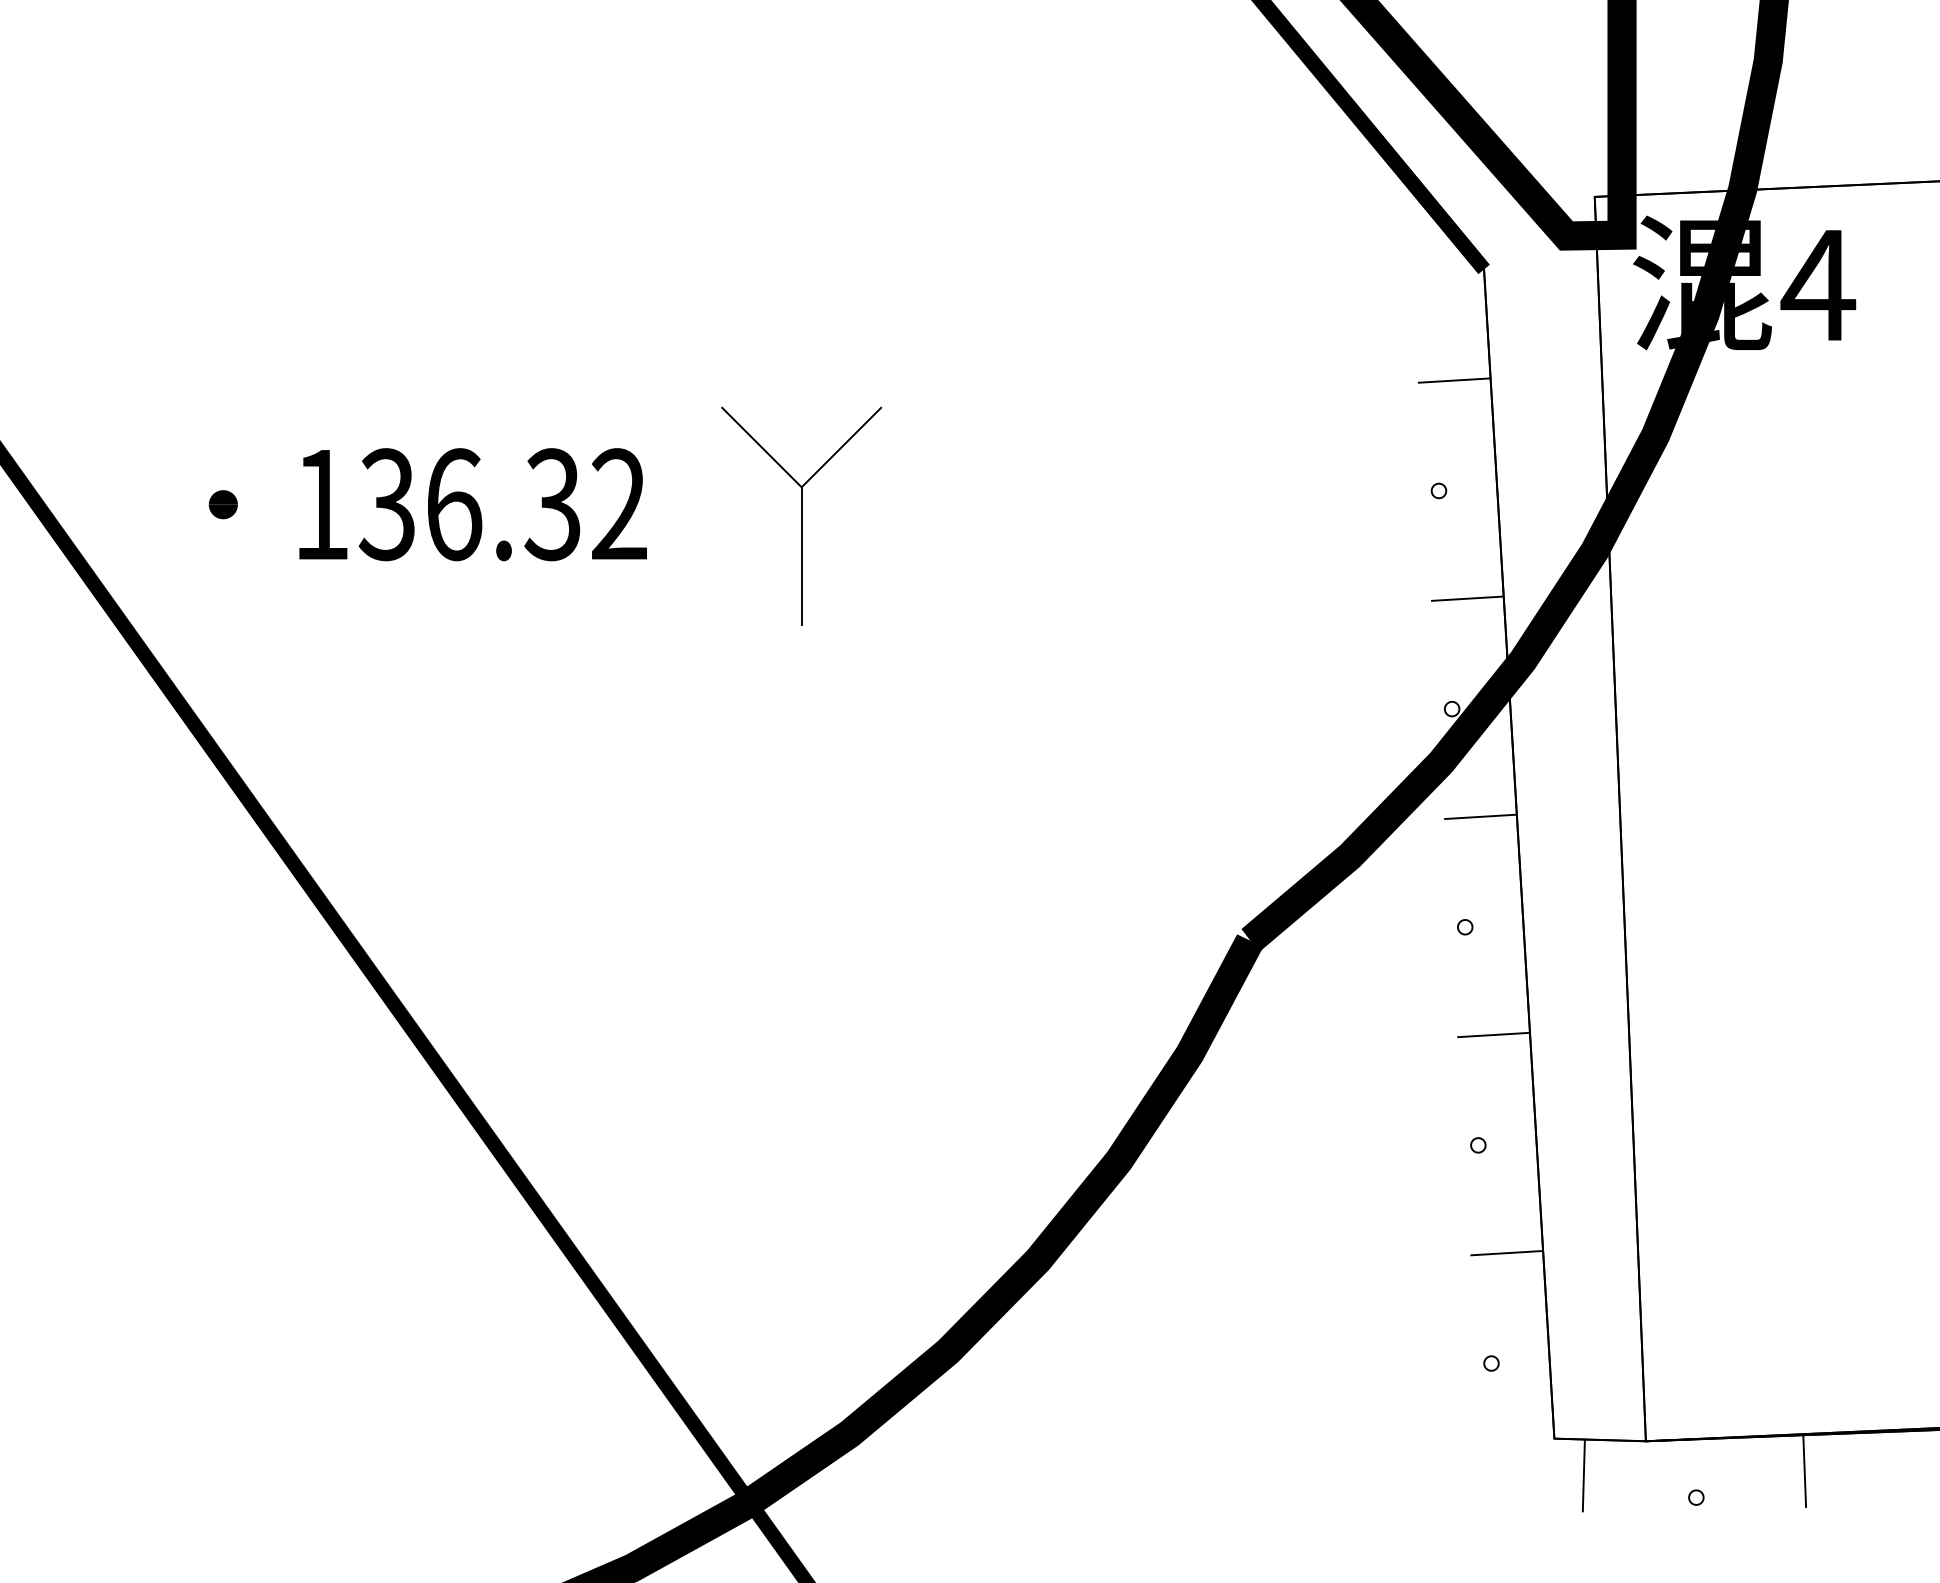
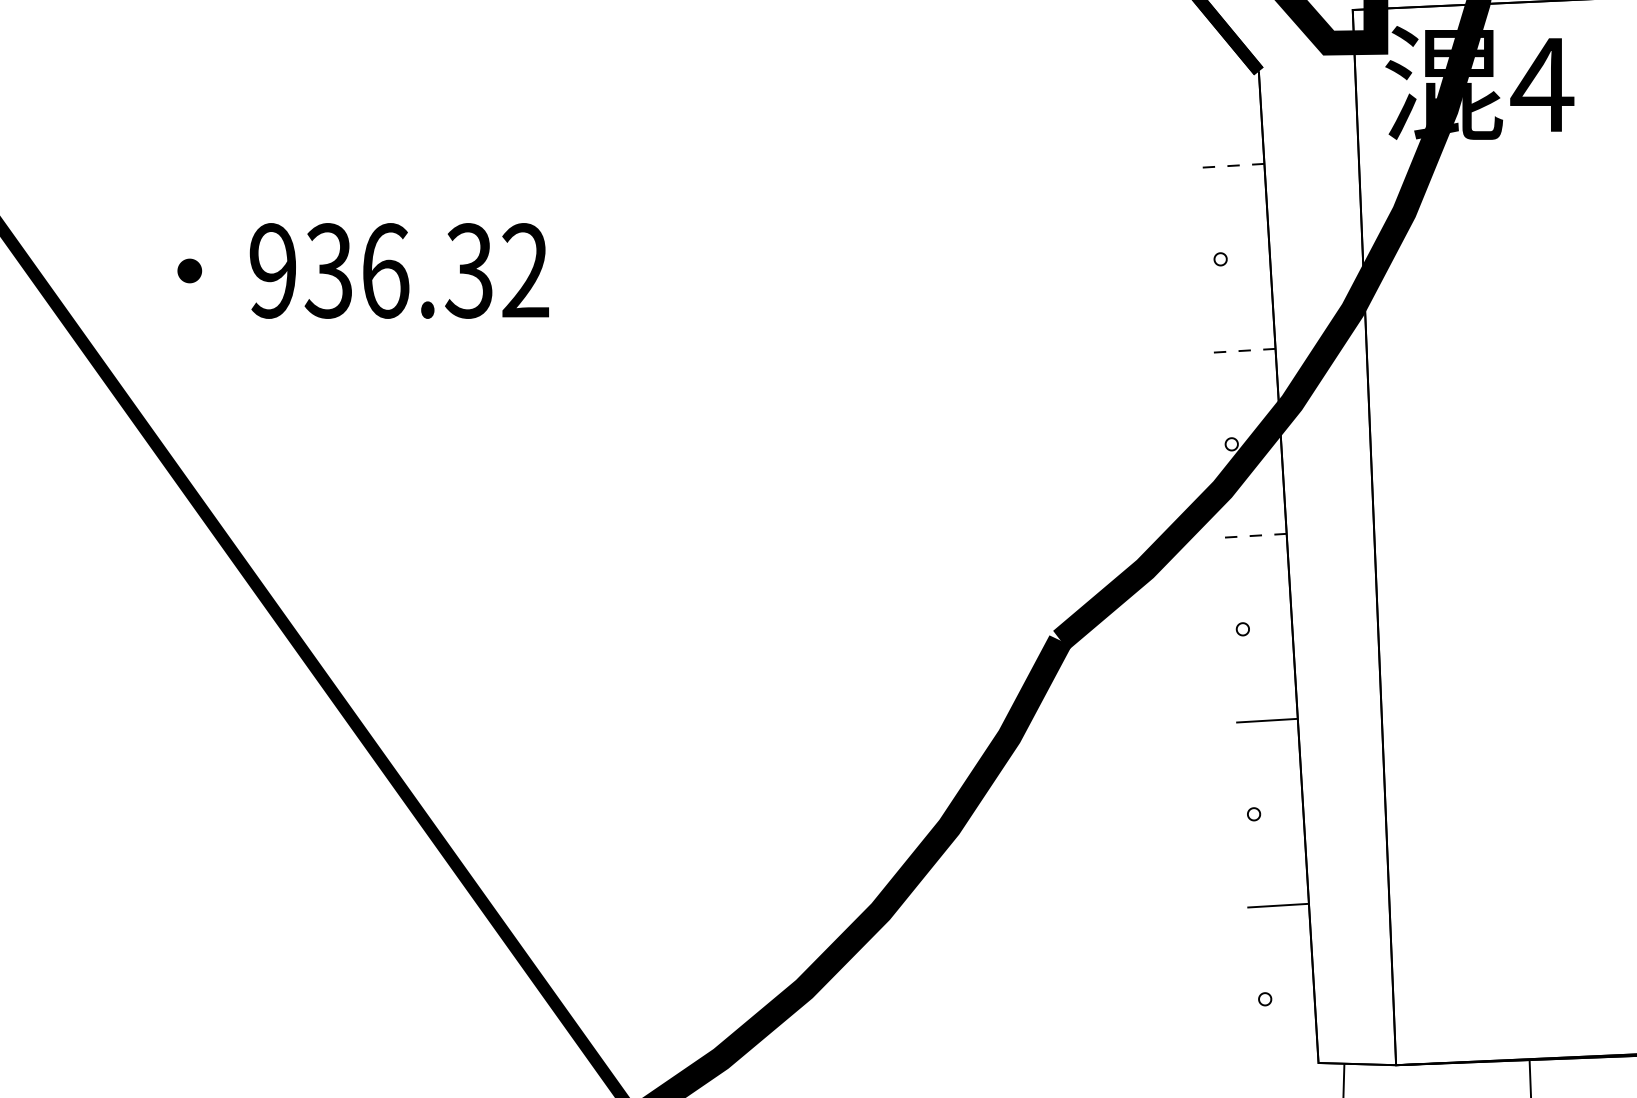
line: (1454, 380) -> (1233, 165), solid -> dashed
text: (321, 504) -> (273, 270), 136.32 -> 936.32
part: (801, 515) -> (680, 280), removed
line: (1467, 598) -> (1244, 350), solid -> dashed
line: (1480, 816) -> (1255, 535), solid -> dashed

